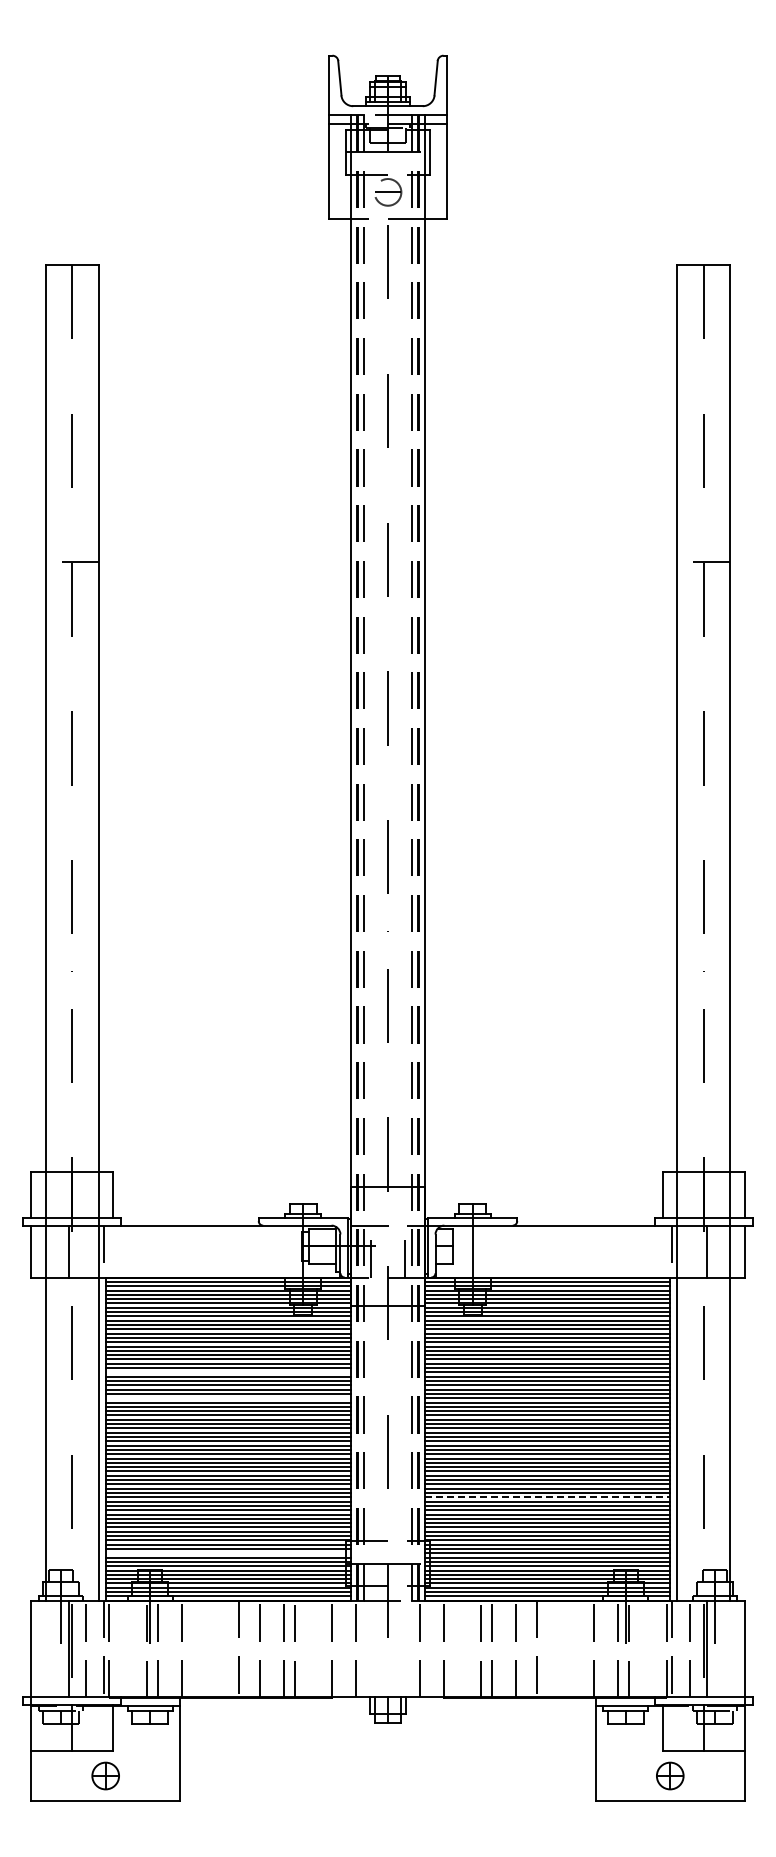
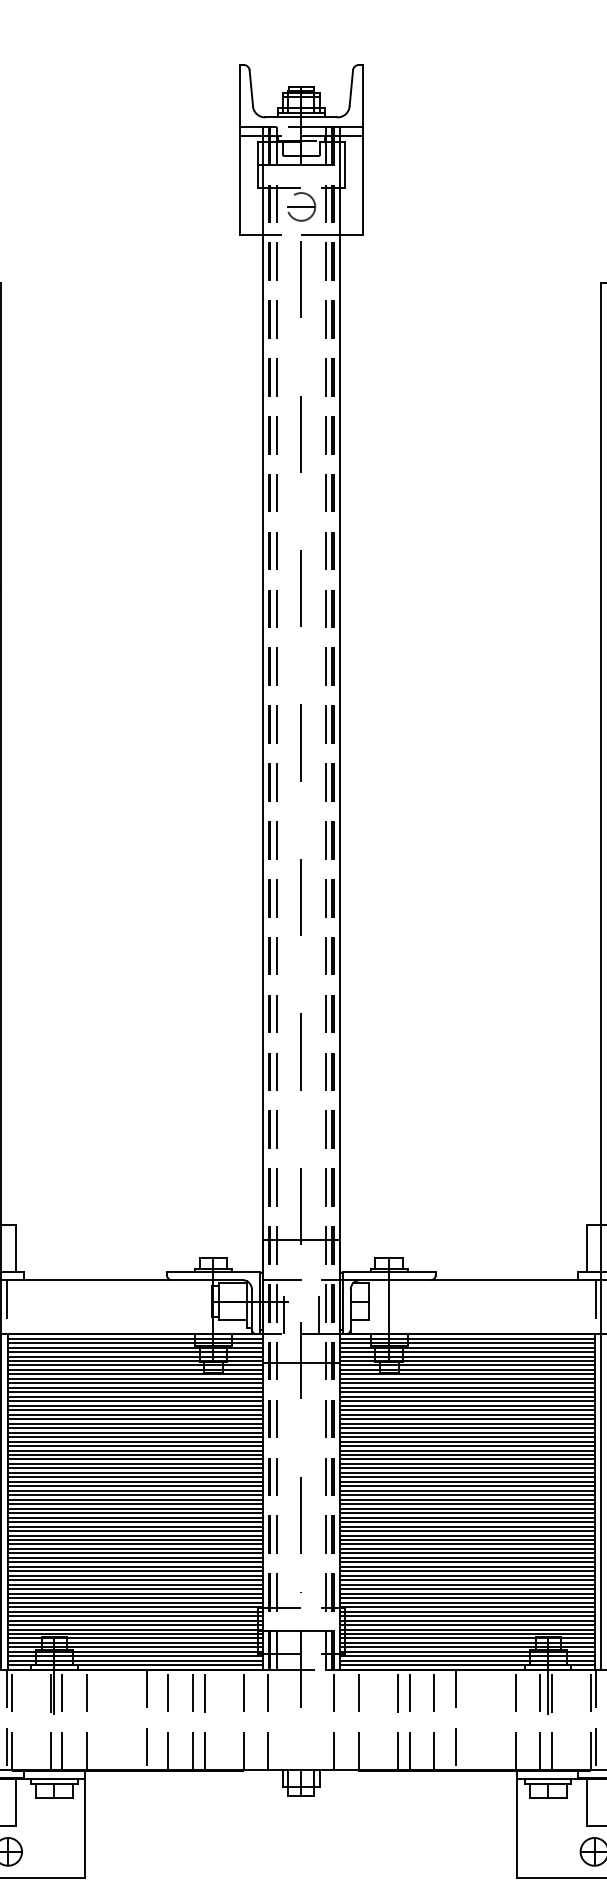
line: (227, 1372) -> (134, 1432), added
line: (227, 1398) -> (134, 1459), added
line: (547, 1497) -> (467, 1562), dashed -> solid
line: (227, 1553) -> (134, 1620), added

